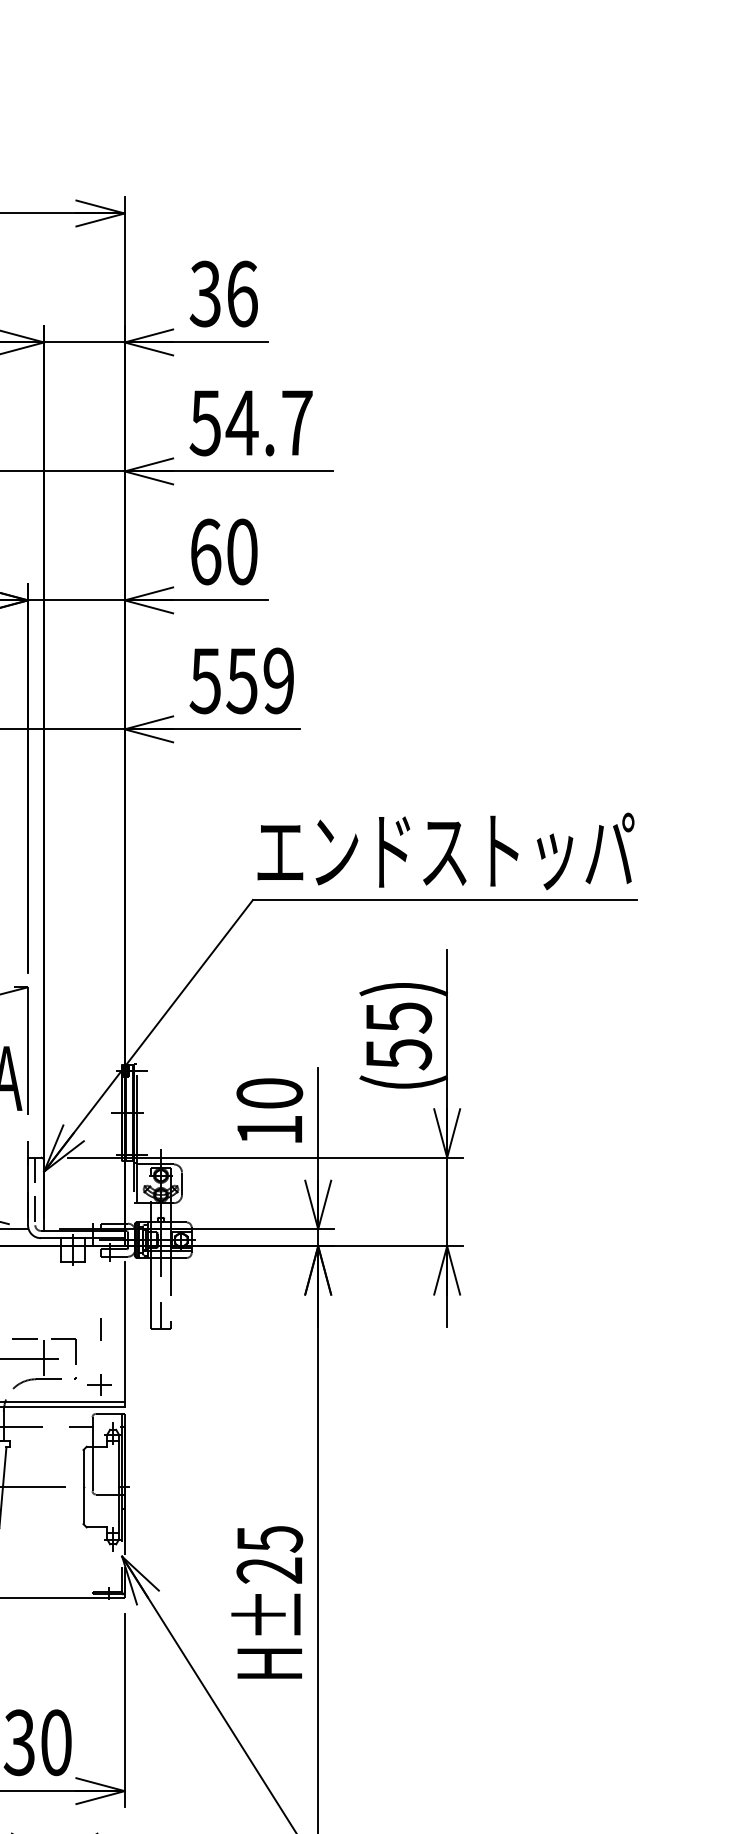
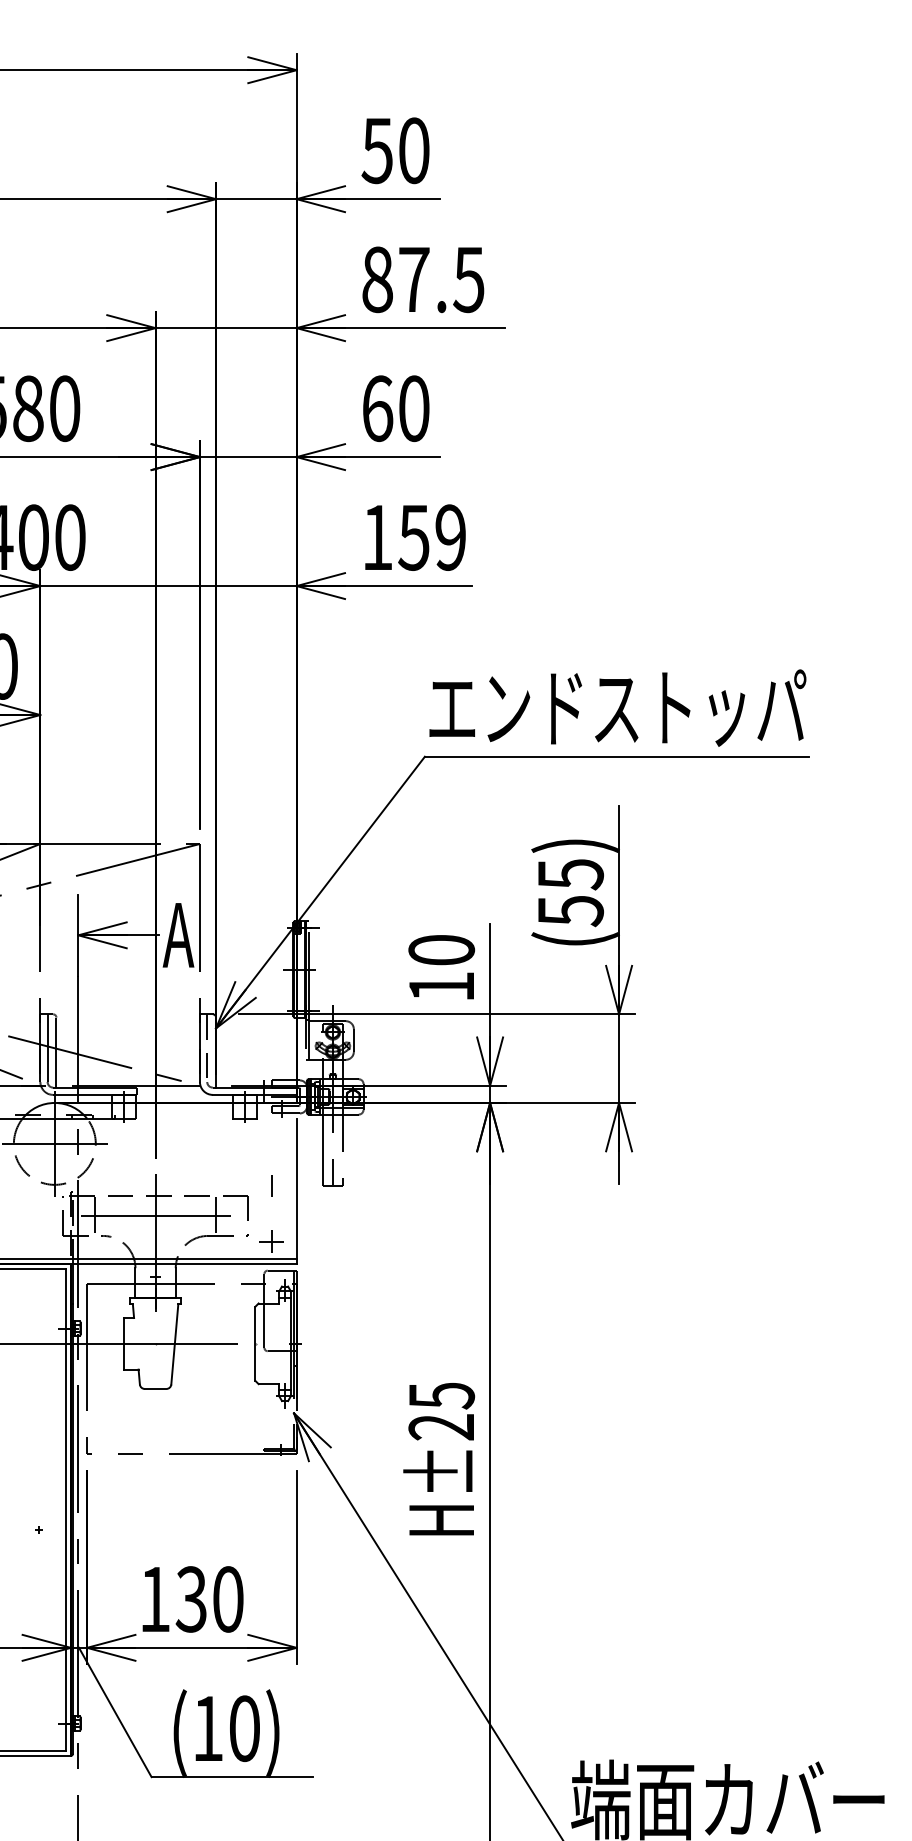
text: (223, 293) -> (395, 150), 36 -> 50
text: (250, 422) -> (422, 279), 54.7 -> 87.5
text: (204, 680) -> (376, 537), 559 -> 159

